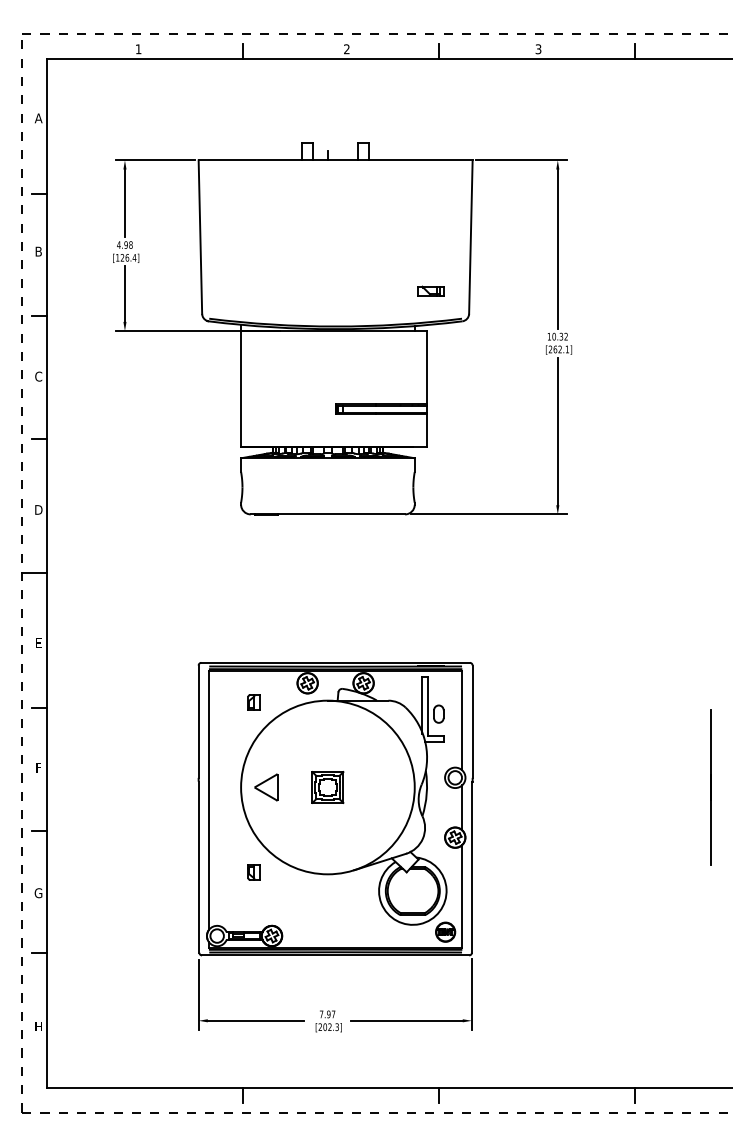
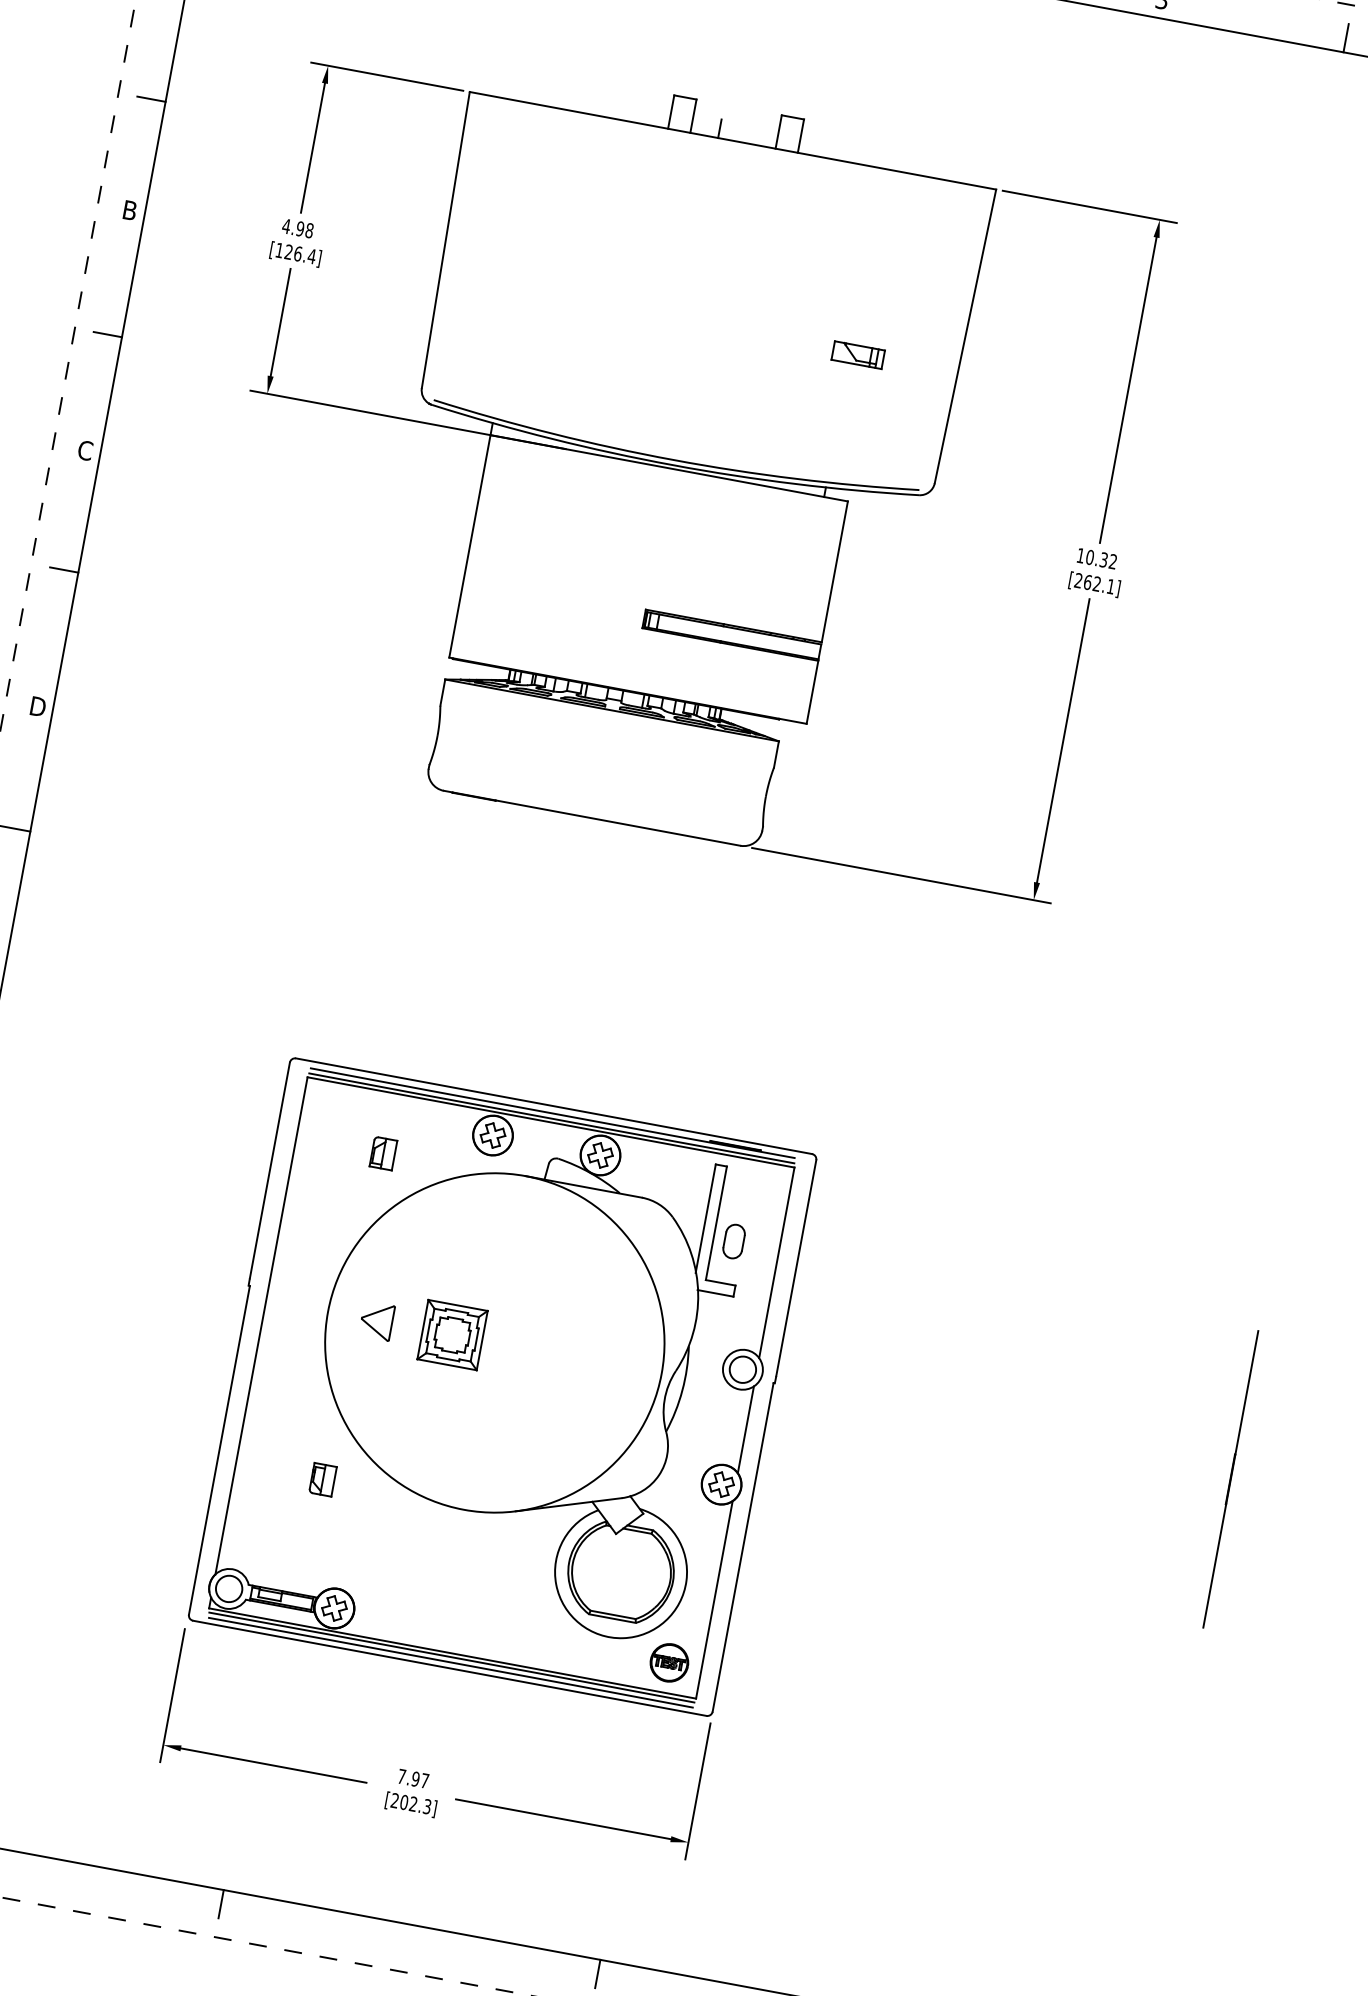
part: (430, 290) -> (858, 353), moved
part: (266, 787) -> (376, 1321), size x0.7
part: (327, 787) -> (451, 1334), moved

